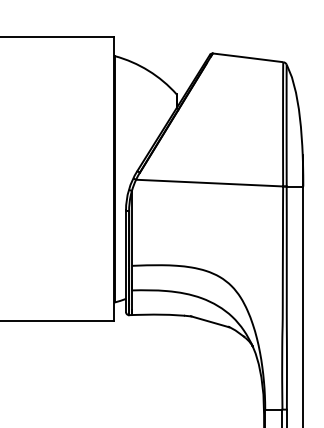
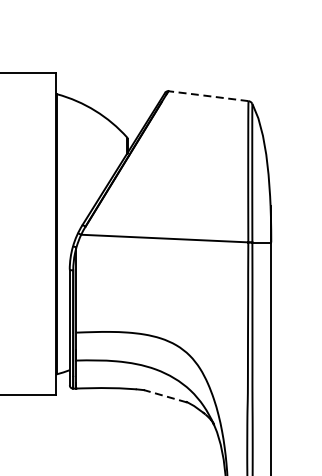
line: (246, 57) -> (206, 95), solid -> dashed
line: (209, 321) -> (164, 395), solid -> dashed

